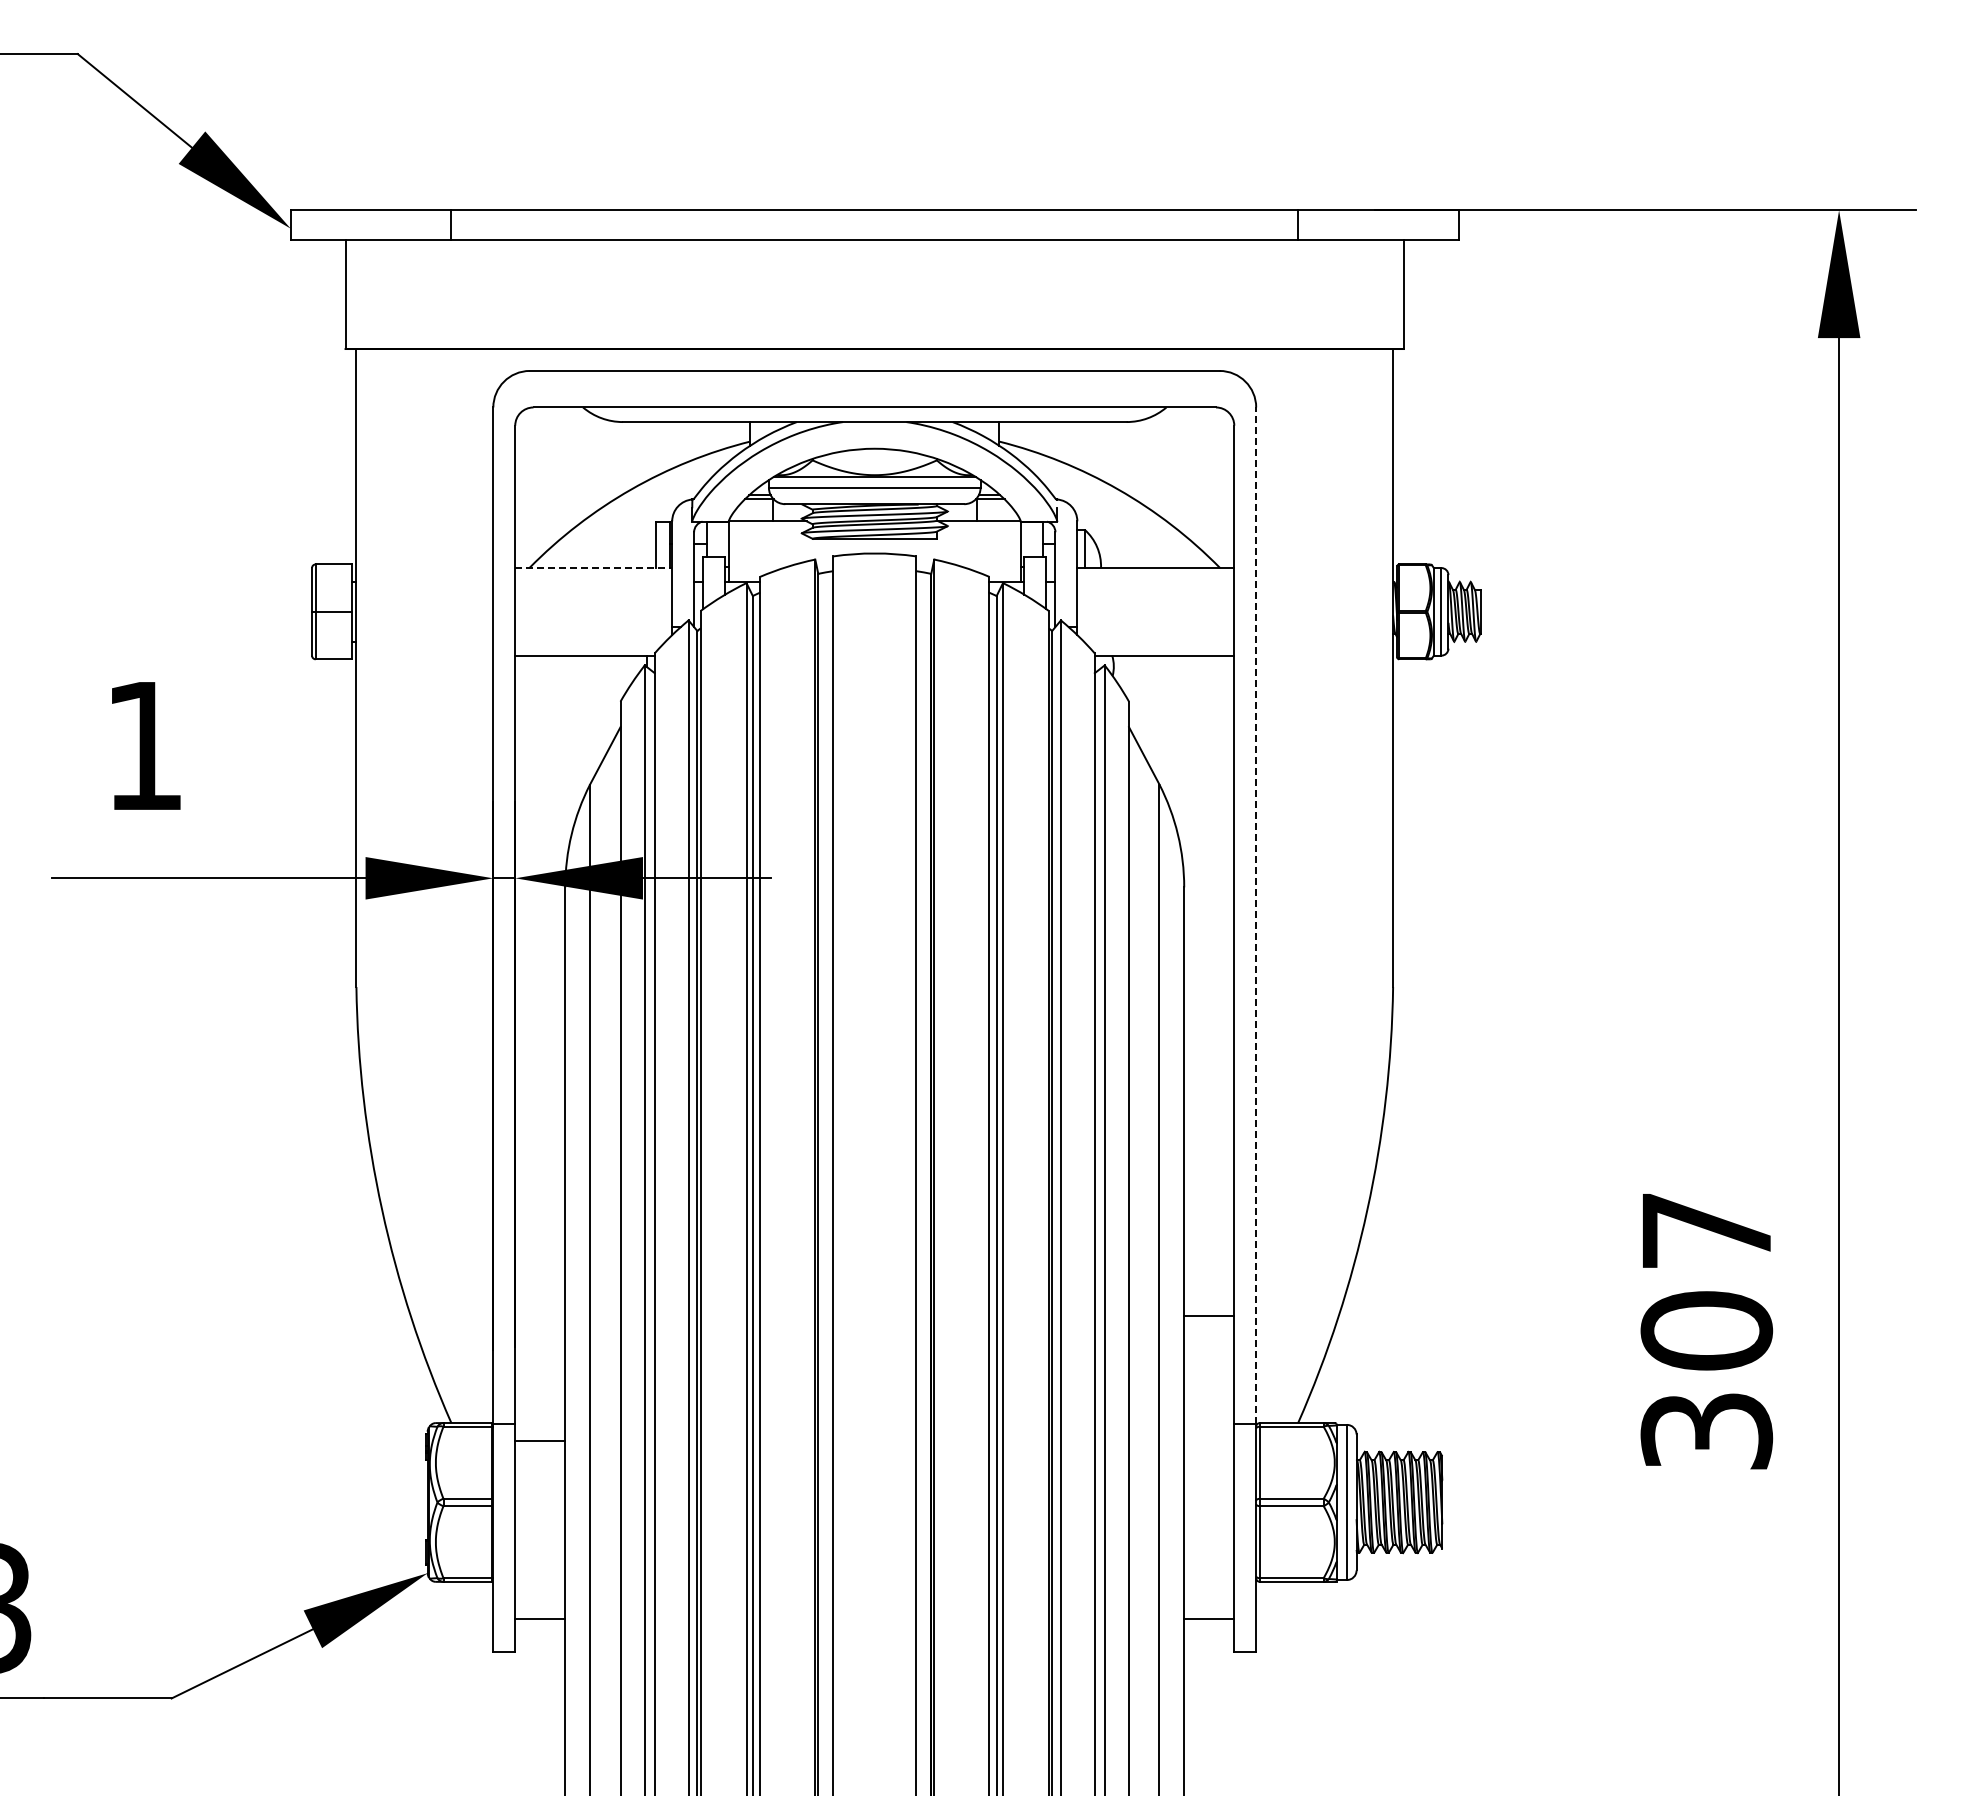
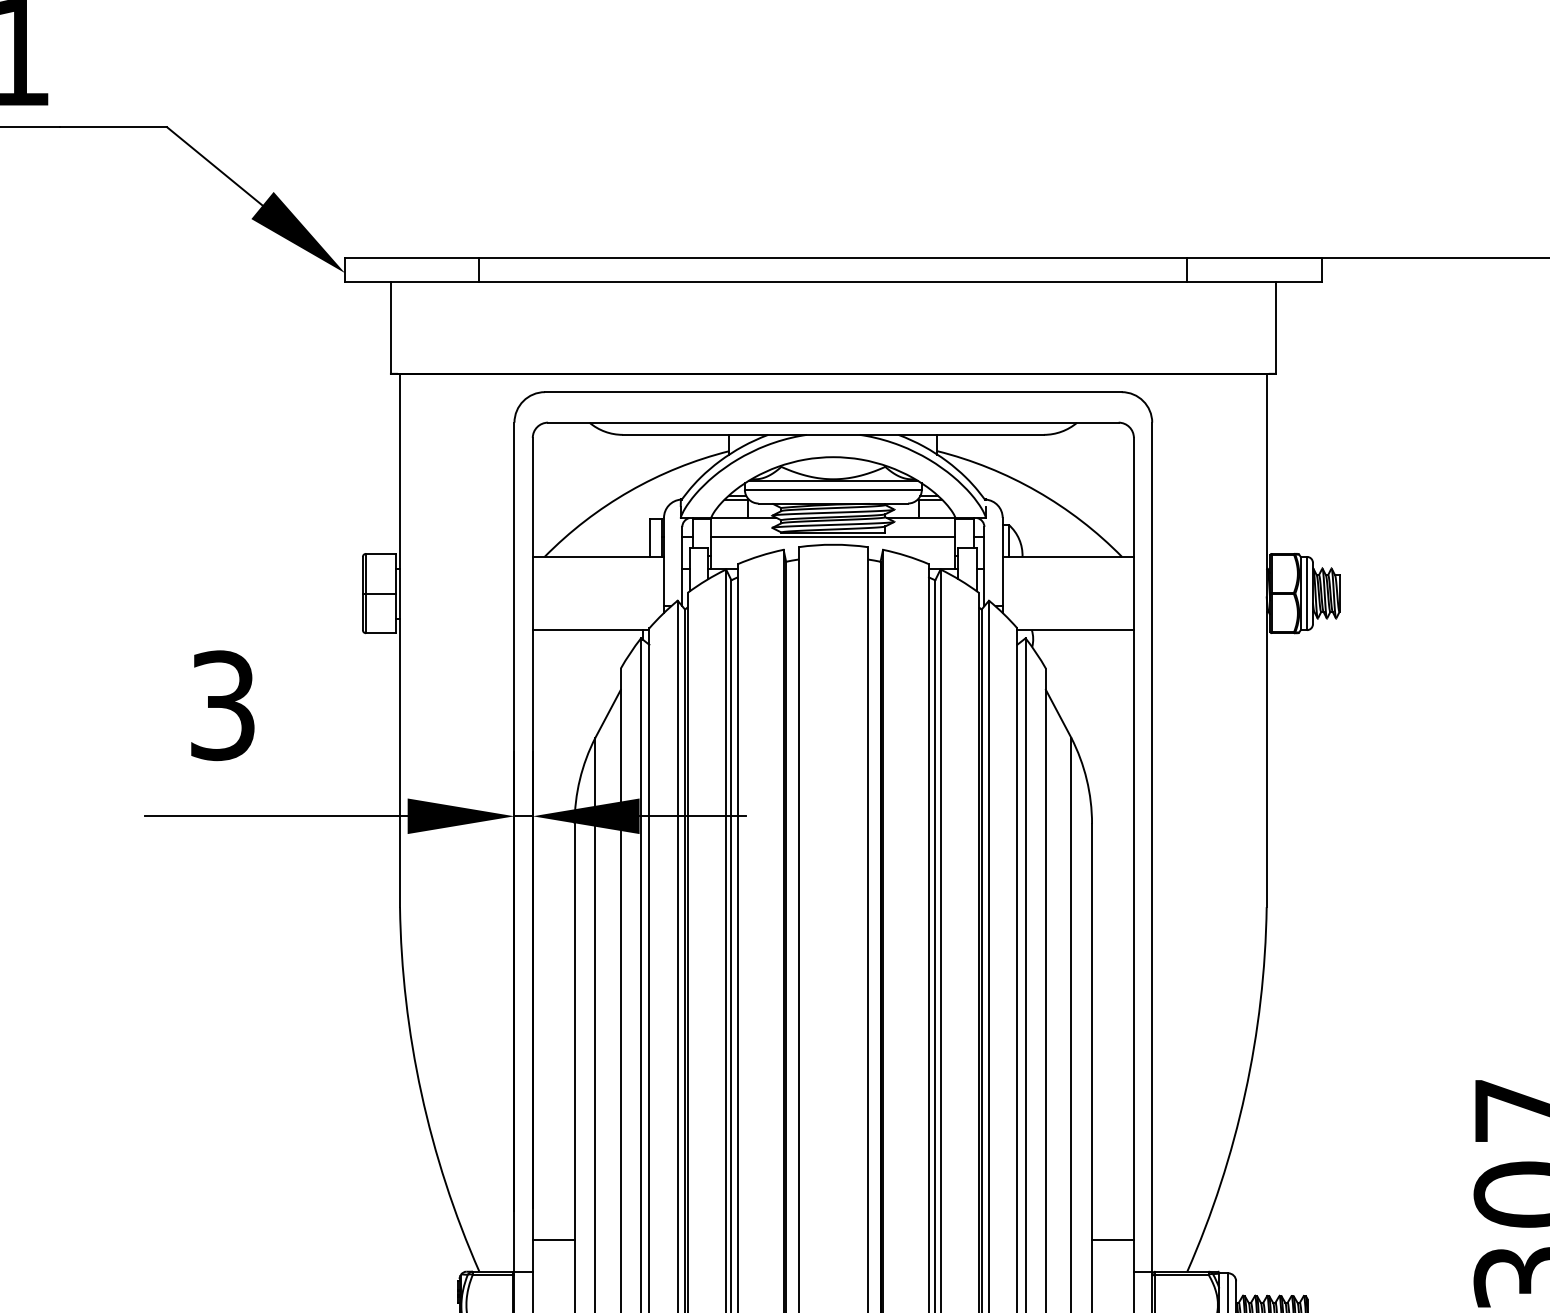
line: (874, 544) -> (833, 537), added
line: (594, 568) -> (599, 557), dashed -> solid
text: (144, 745) -> (222, 705), 1 -> 3
line: (1256, 915) -> (1152, 847), dashed -> solid
line: (1209, 1315) -> (1113, 1240), moved
line: (540, 1440) -> (553, 1240), moved

